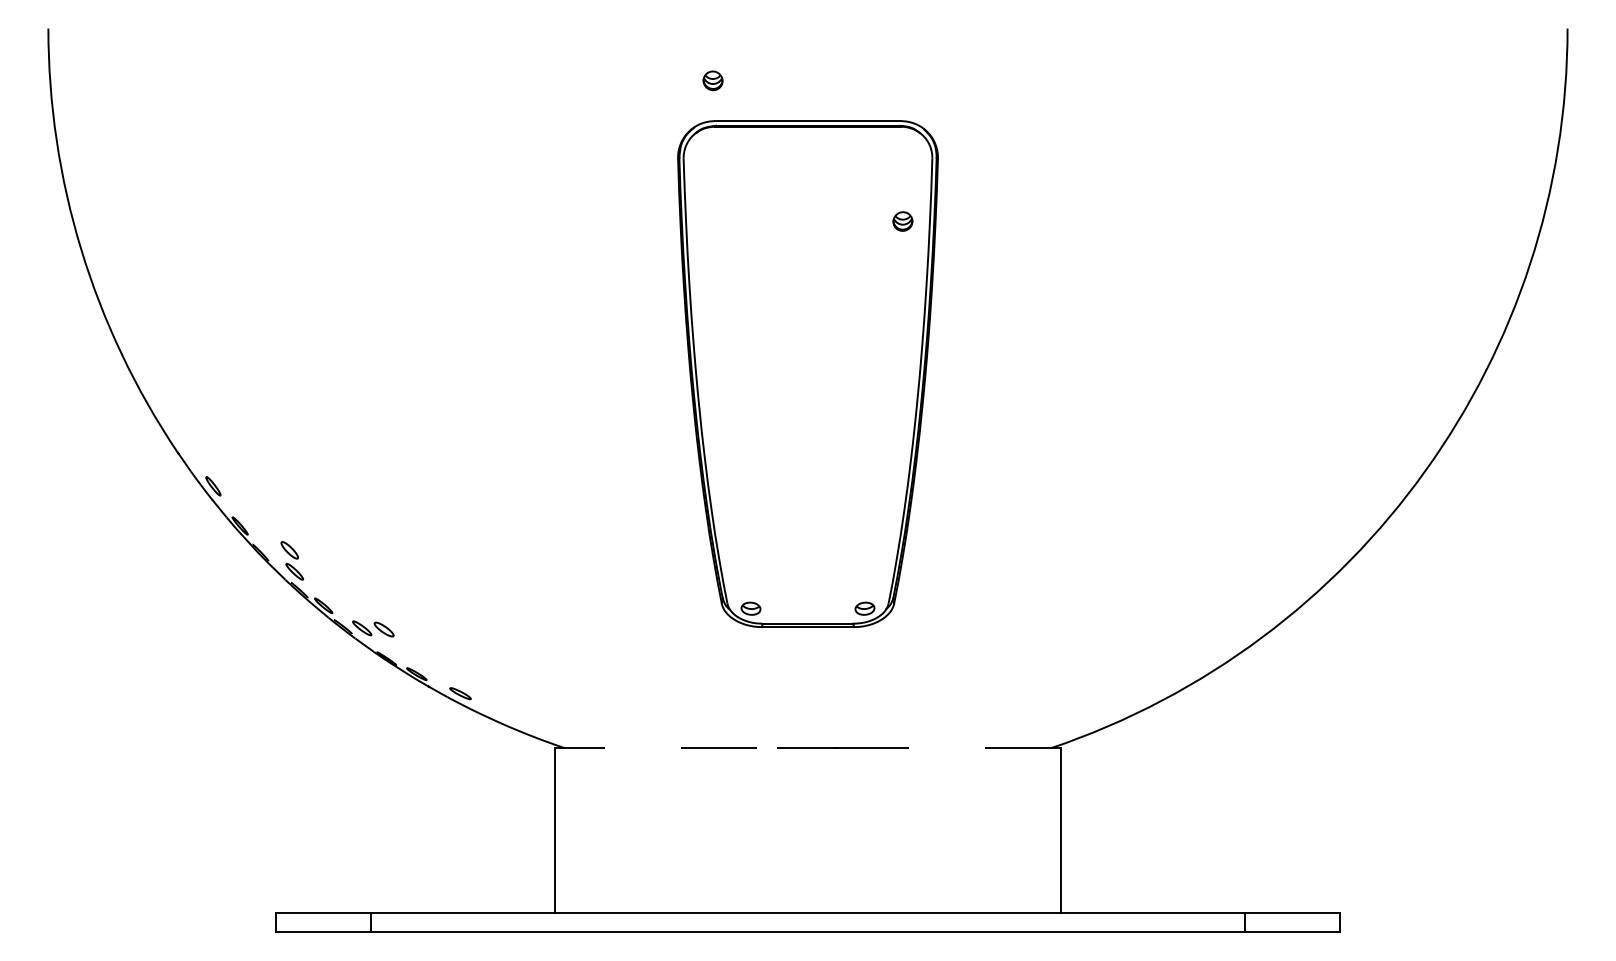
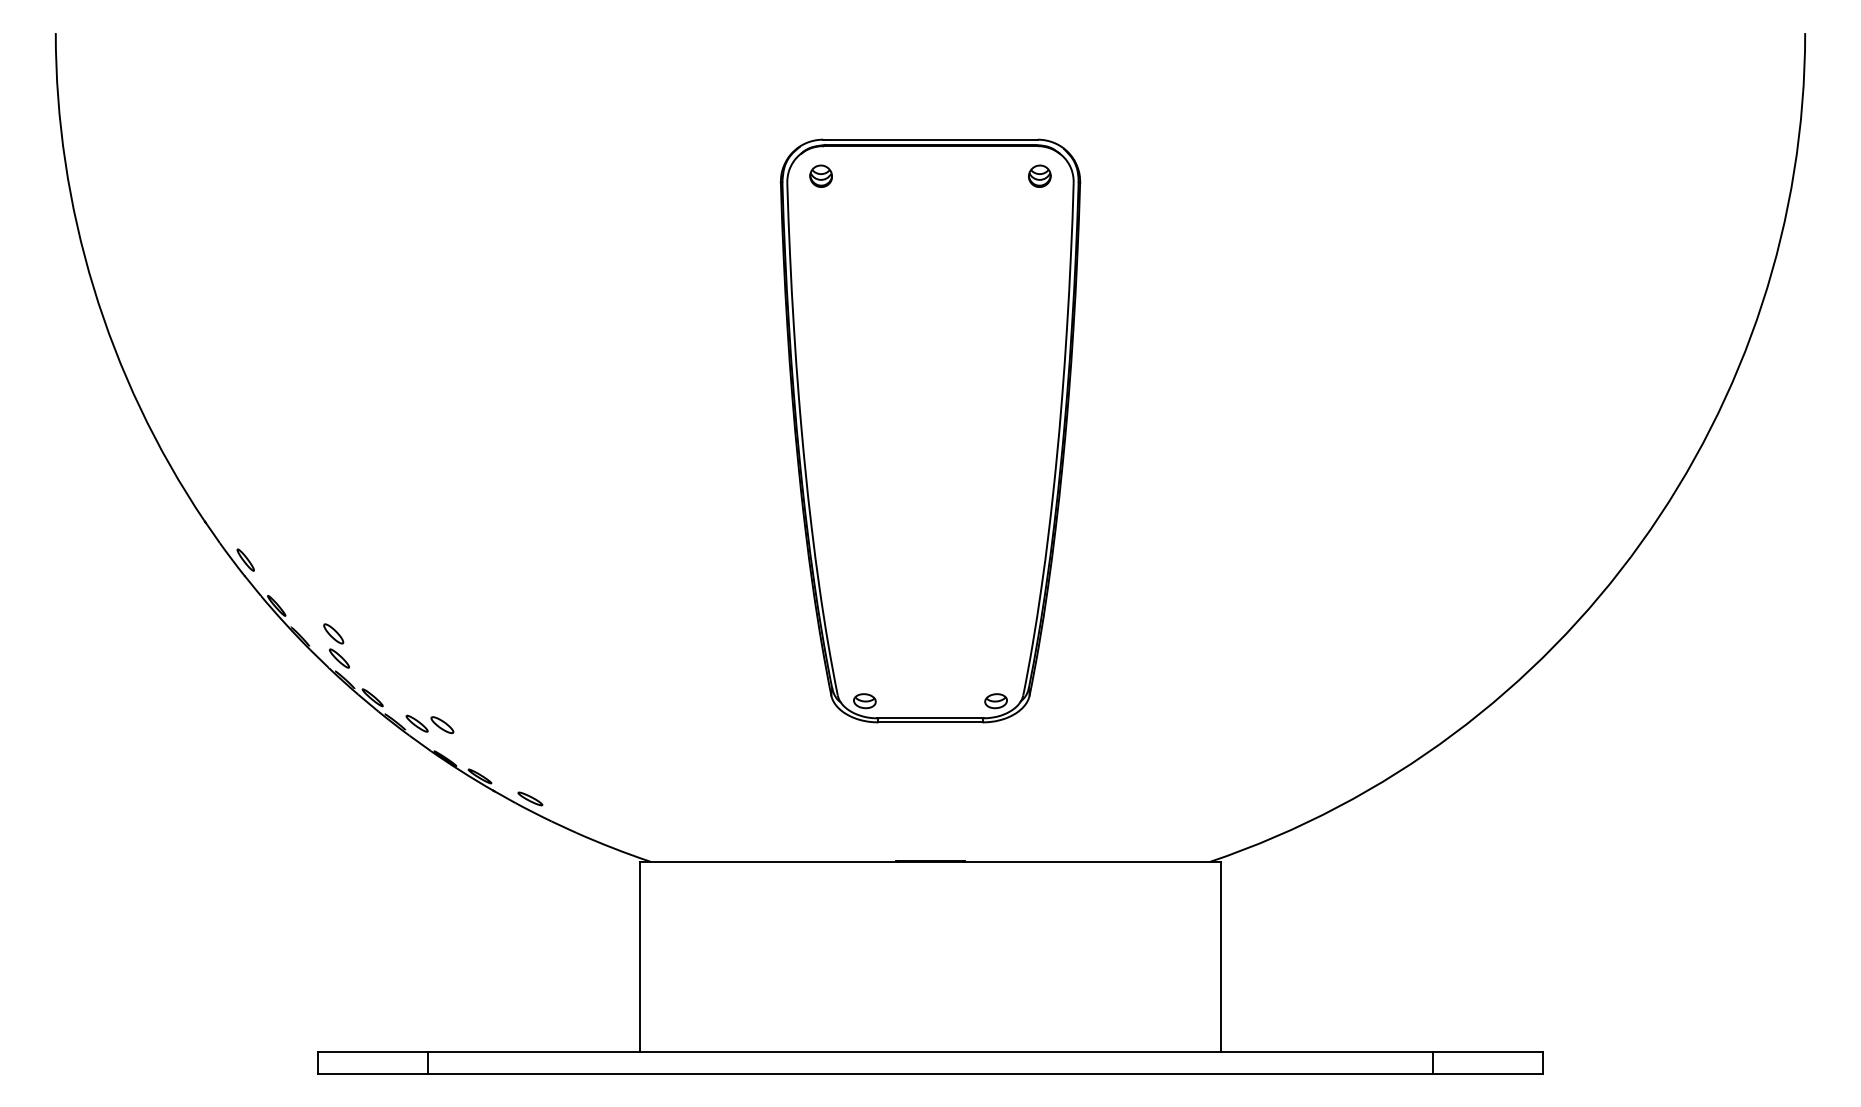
part: (712, 80) -> (820, 175), moved
part: (902, 220) -> (1039, 175), moved
line: (808, 747) -> (930, 861), dashed -> solid

